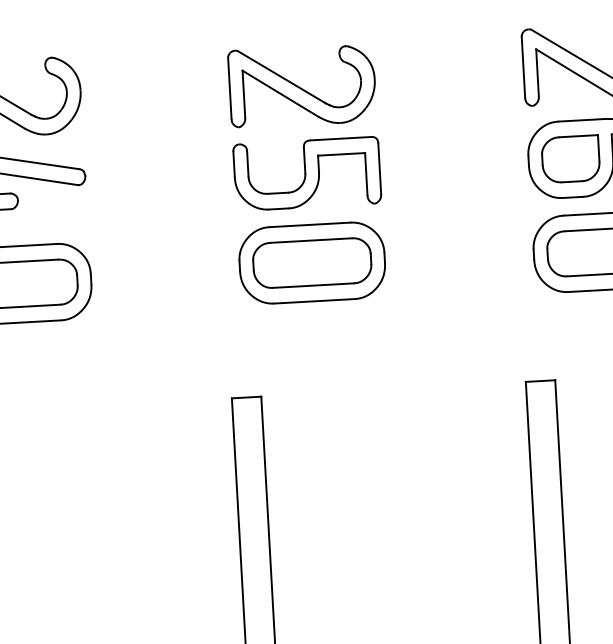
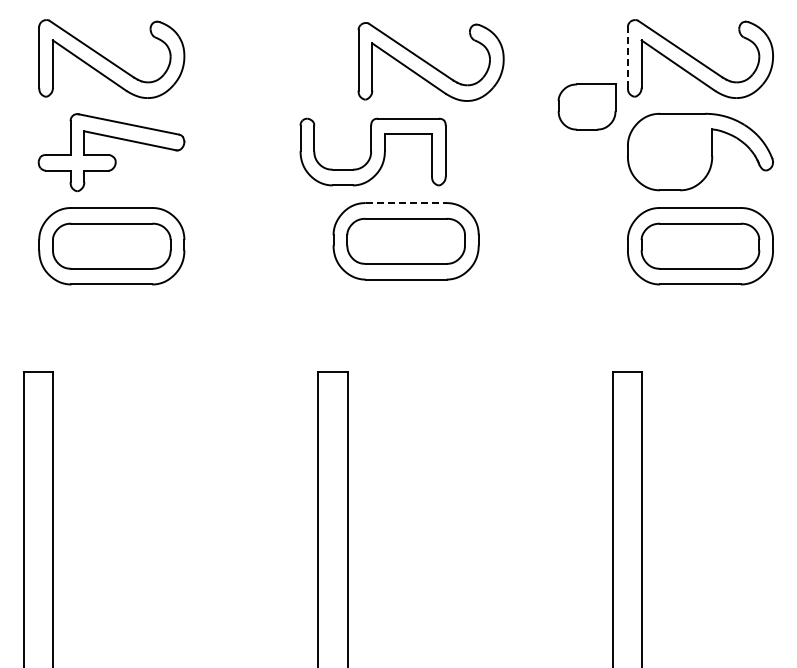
line: (522, 66) -> (627, 56), solid -> dashed
part: (301, 85) -> (430, 61), moved
part: (570, 158) -> (586, 106), moved
part: (306, 173) -> (372, 151), moved
line: (310, 225) -> (406, 203), solid -> dashed

